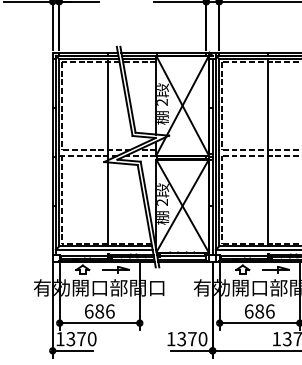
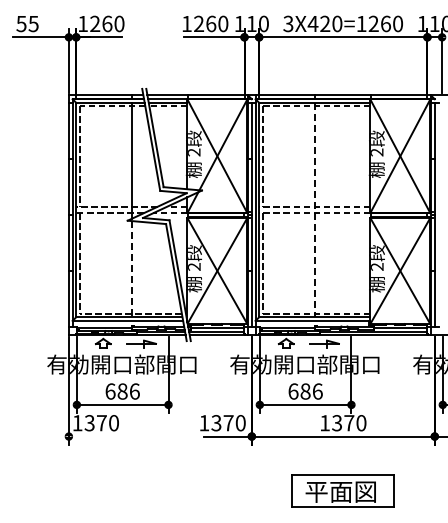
line: (268, 153) -> (315, 210), solid -> dashed
line: (108, 204) -> (132, 269), solid -> dashed
line: (72, 350) -> (91, 436), removed

